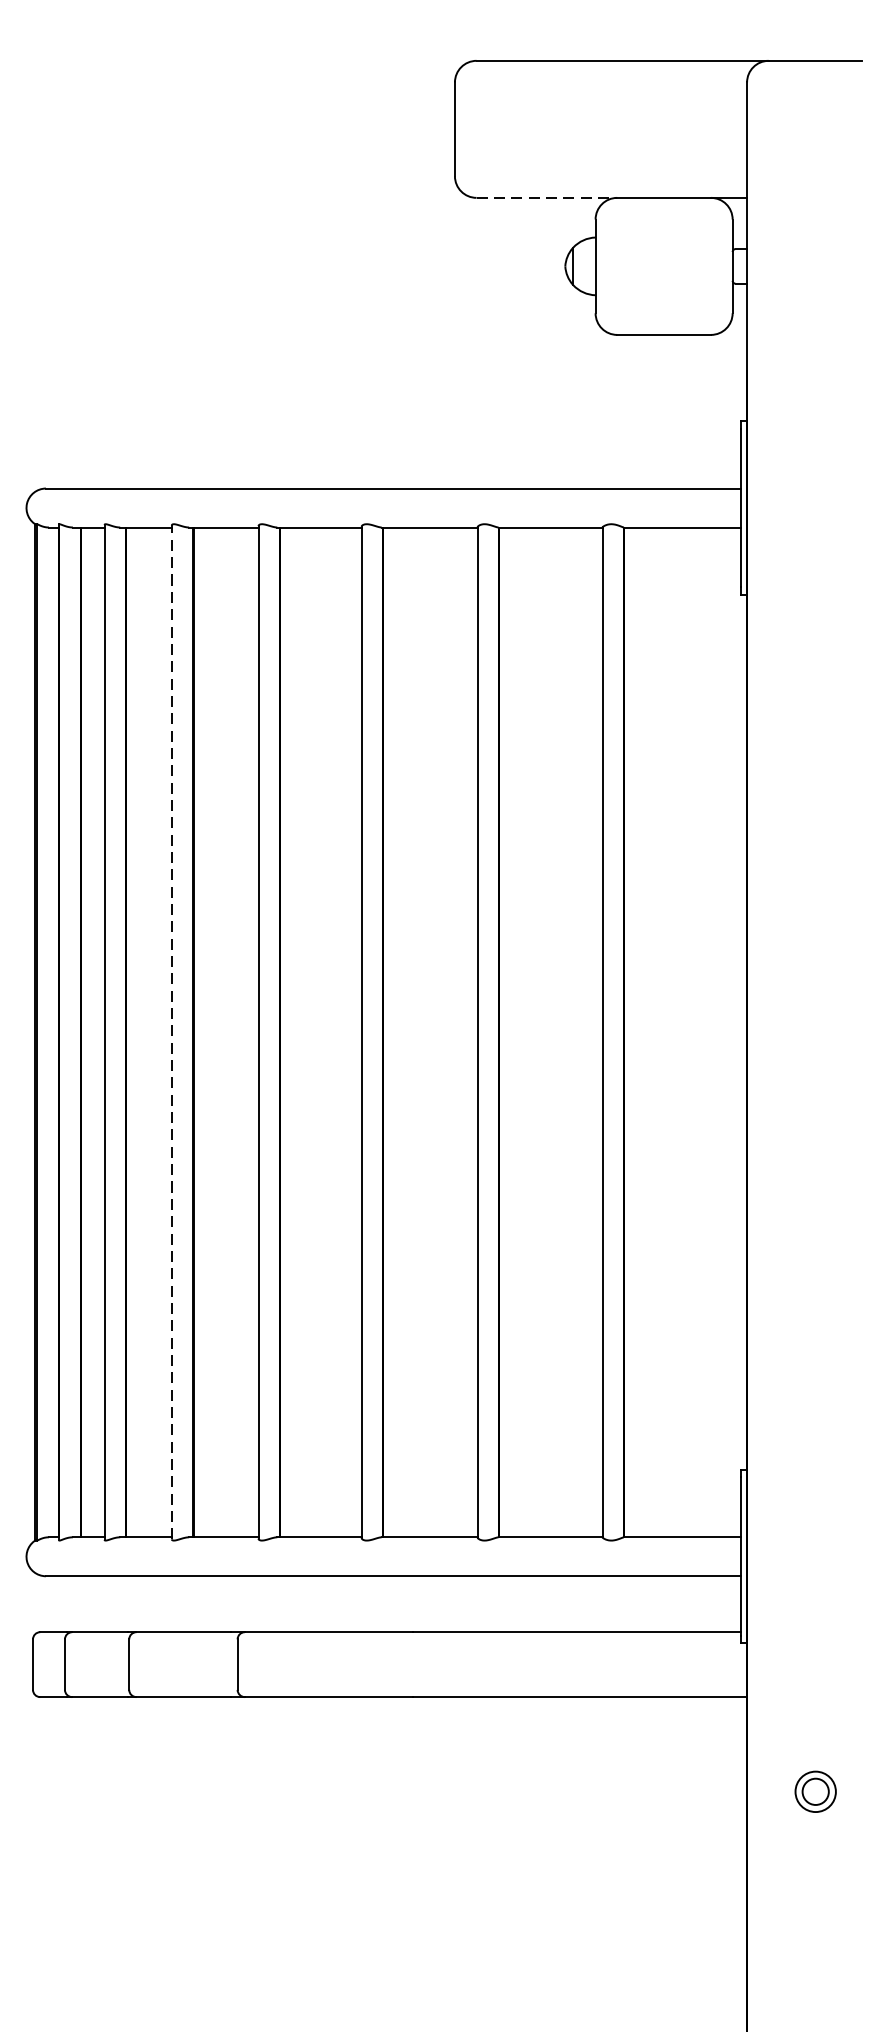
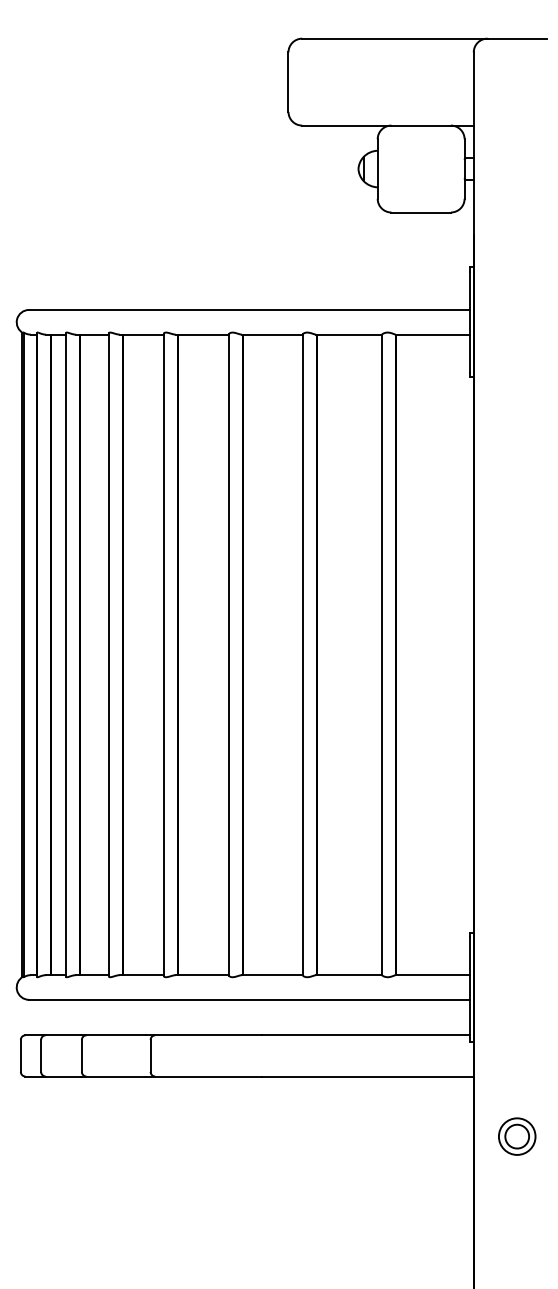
line: (546, 197) -> (346, 125), dashed -> solid
line: (171, 1031) -> (108, 654), dashed -> solid
part: (816, 1791) -> (517, 1136), size x1.43

